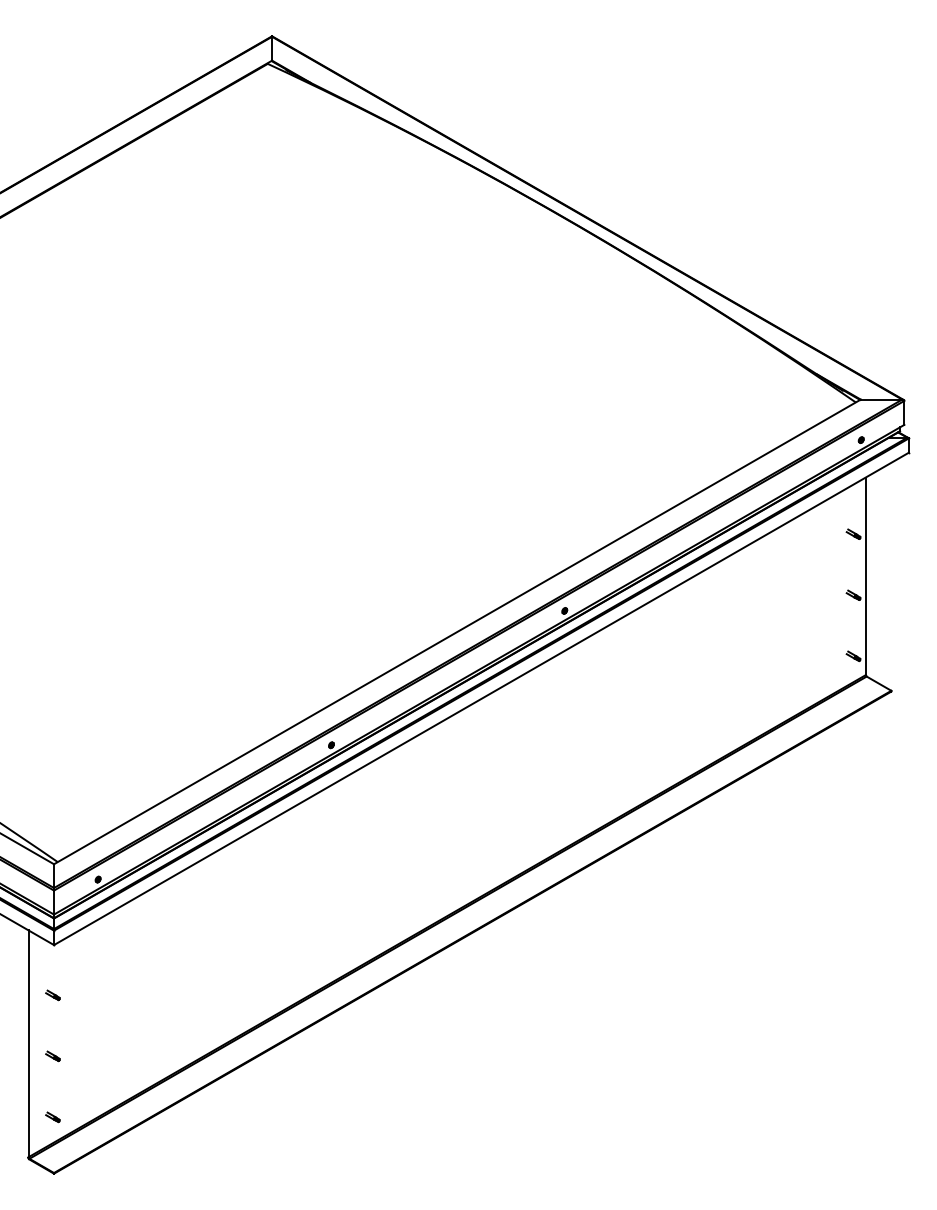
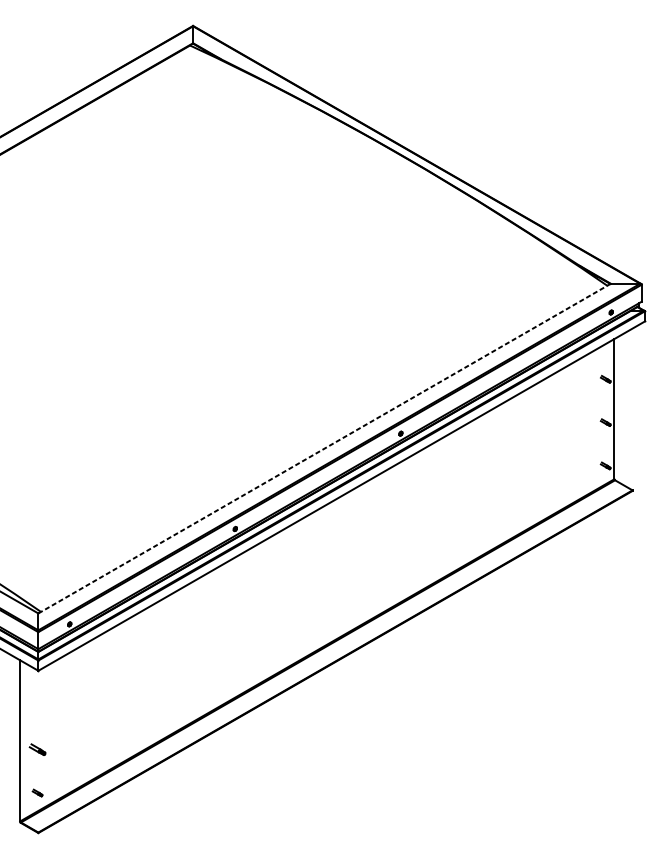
line: (456, 632) -> (323, 449), solid -> dashed
part: (52, 995) -> (37, 706), removed
part: (52, 1056) -> (37, 749), size x1.6

